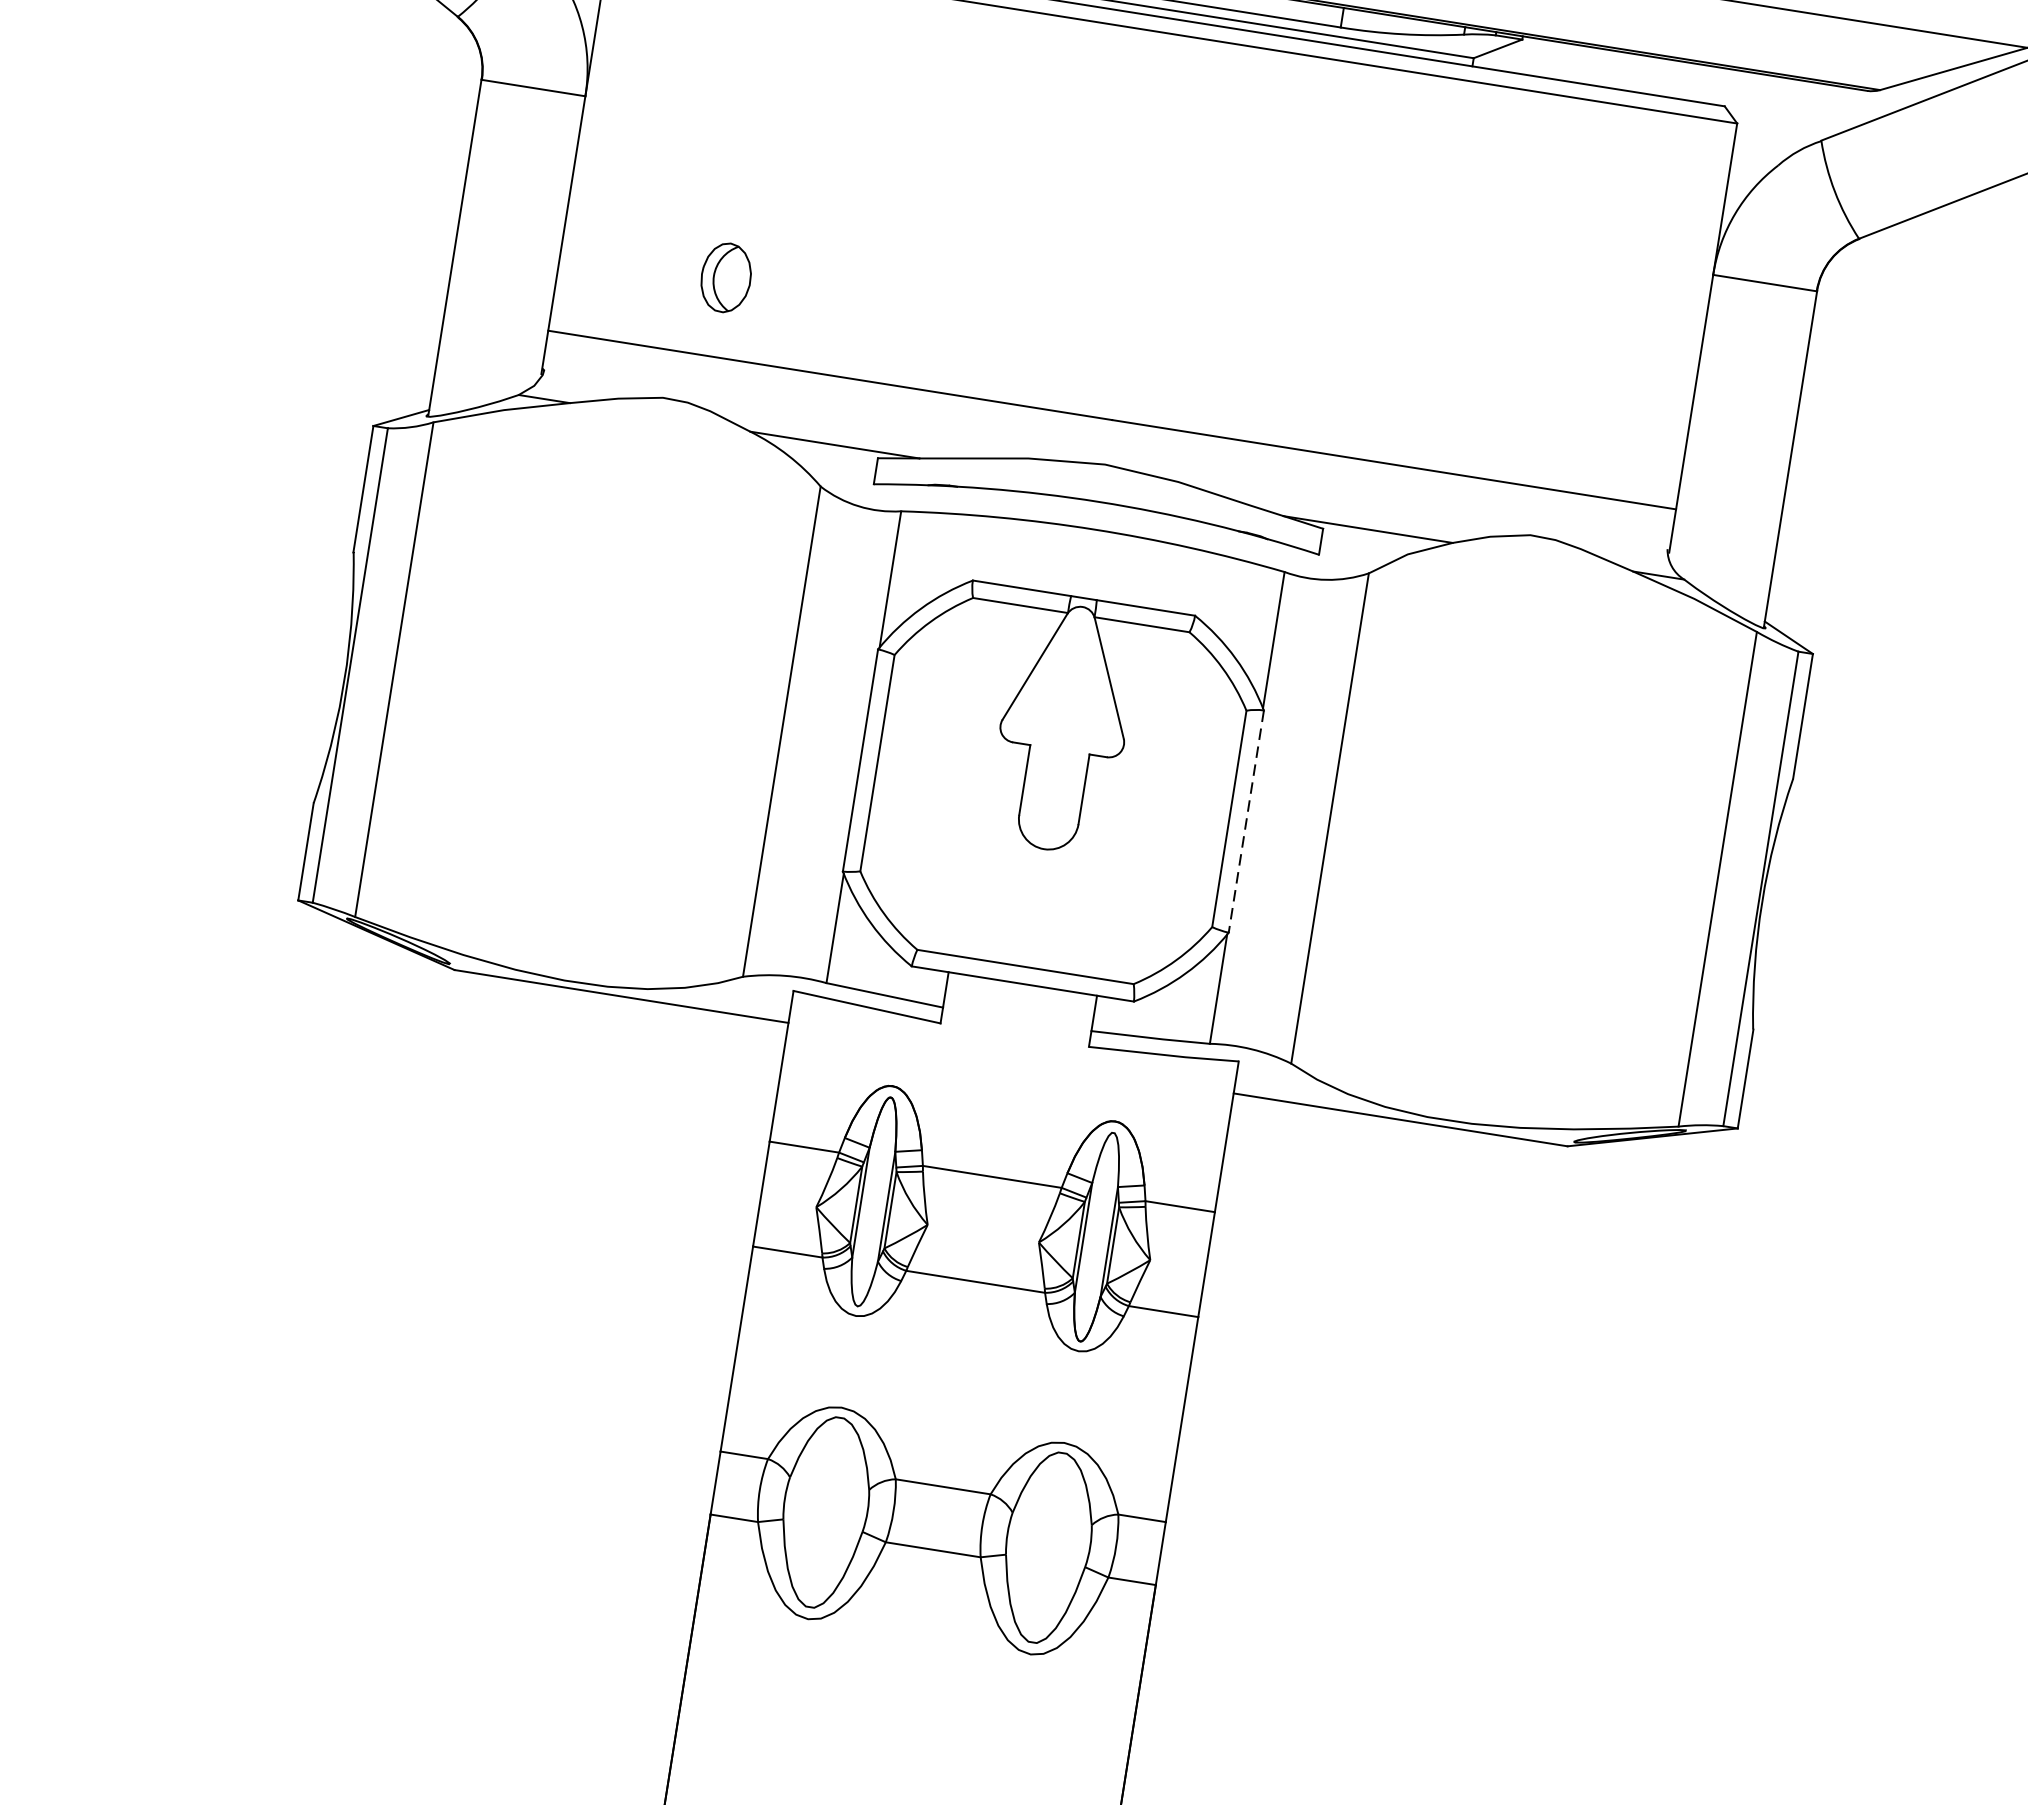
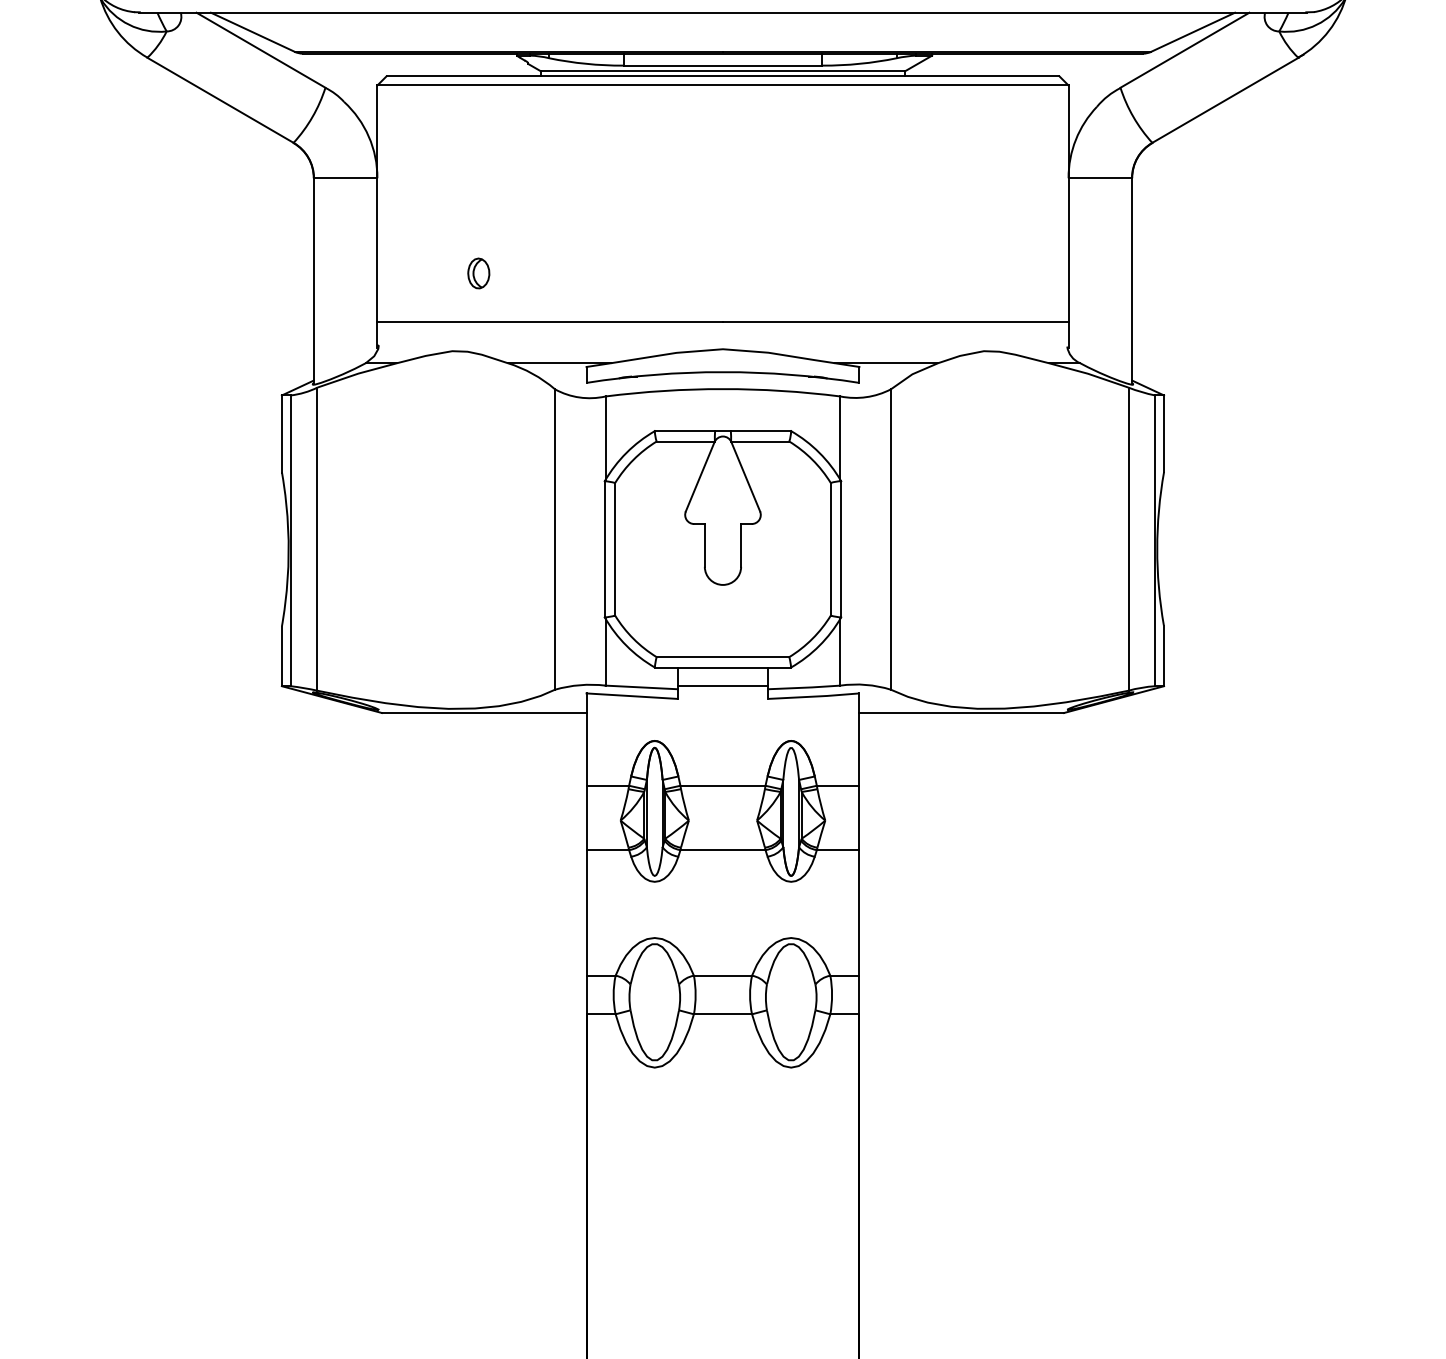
part: (725, 277) -> (478, 273), size x0.71
line: (1246, 821) -> (841, 549), dashed -> solid
line: (1017, 1013) -> (722, 685), added

